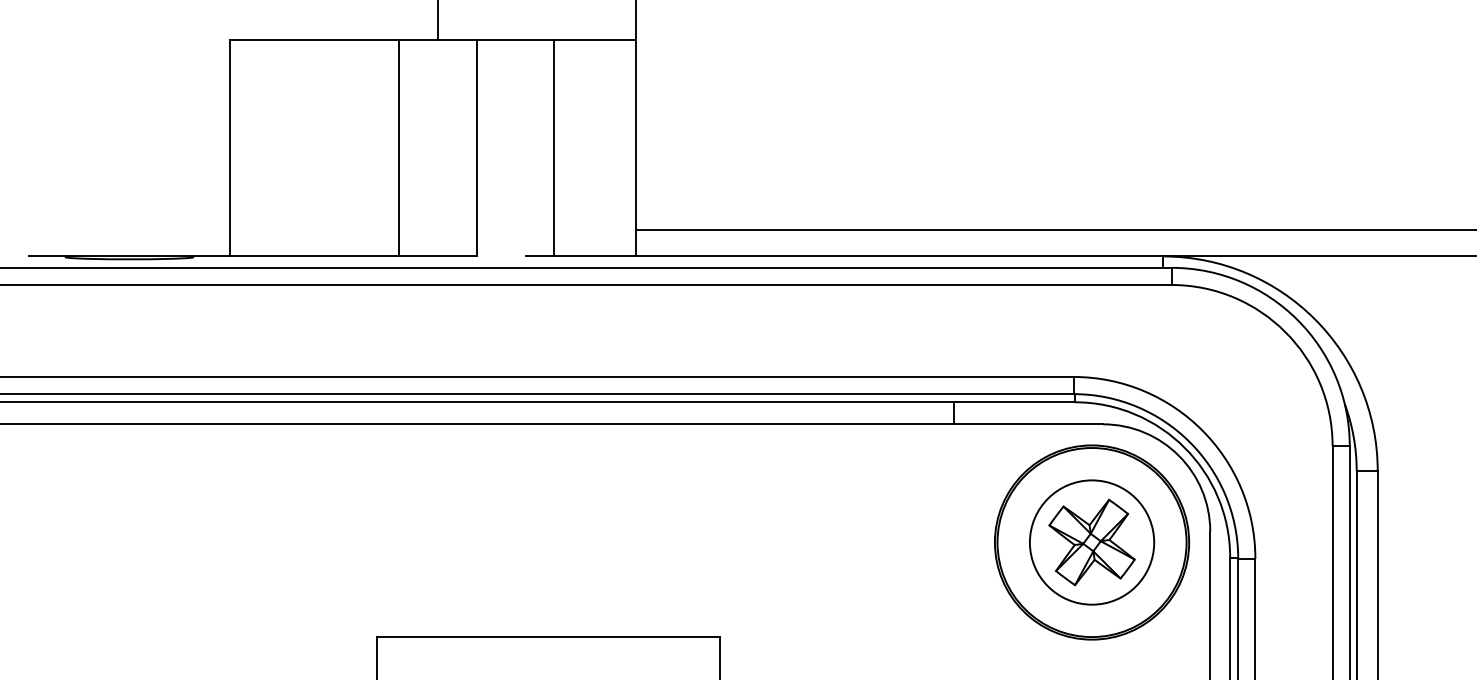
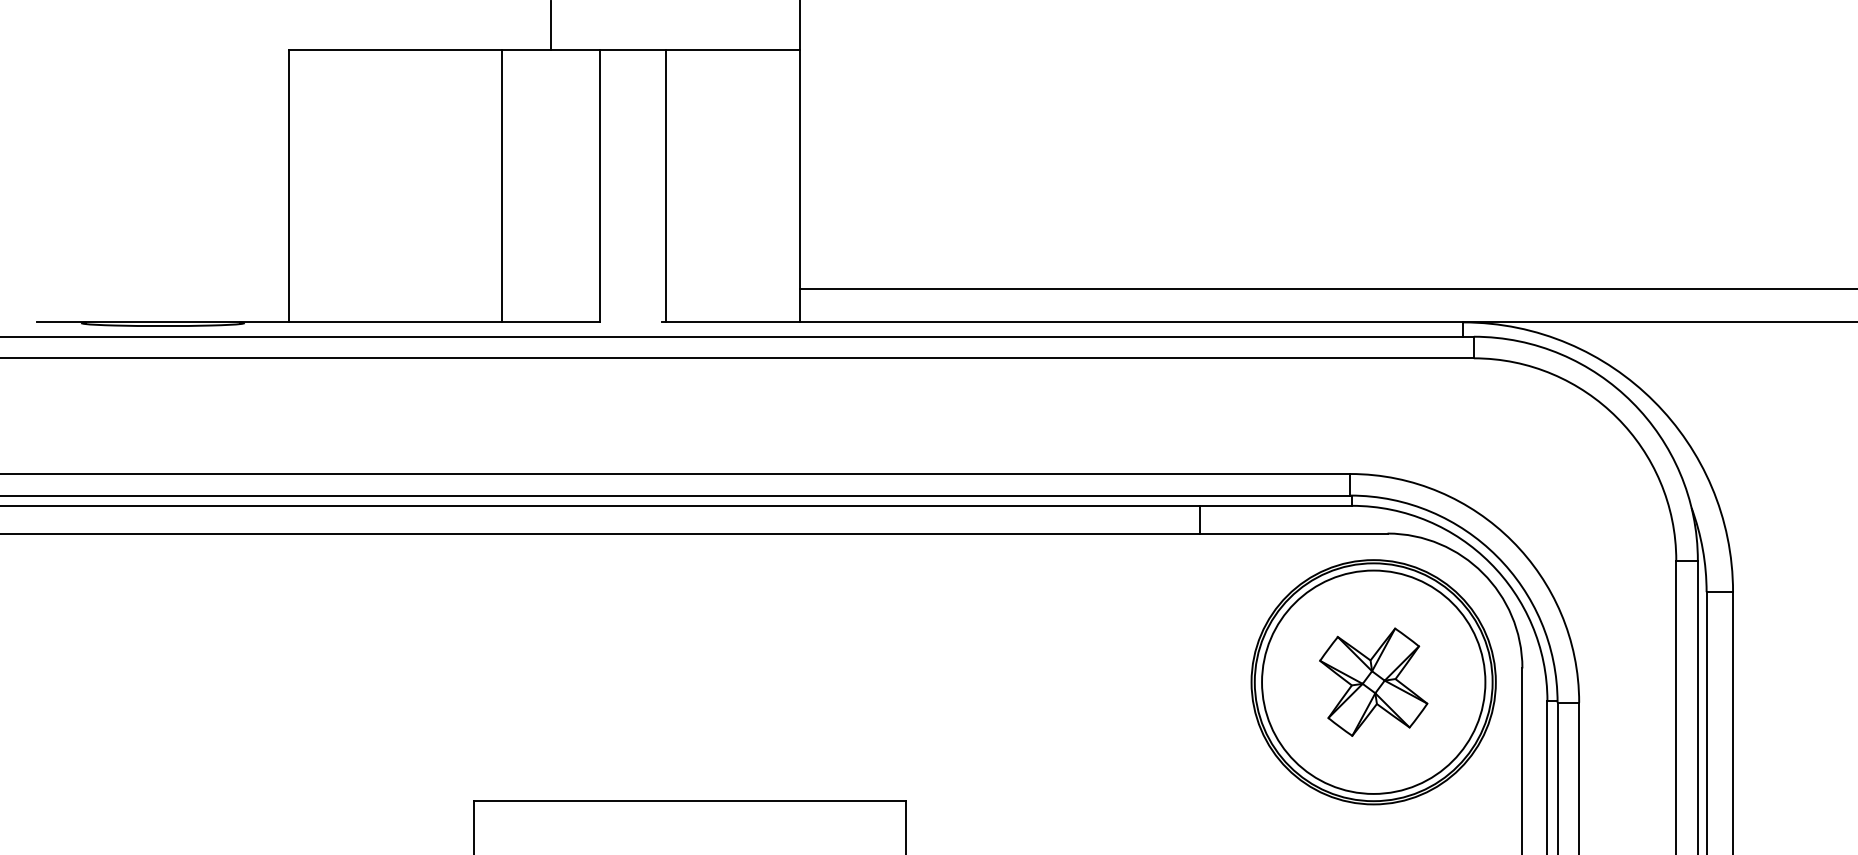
line: (554, 148) -> (666, 186), moved
circle: (1091, 541) -> (1373, 681), size x1.43

